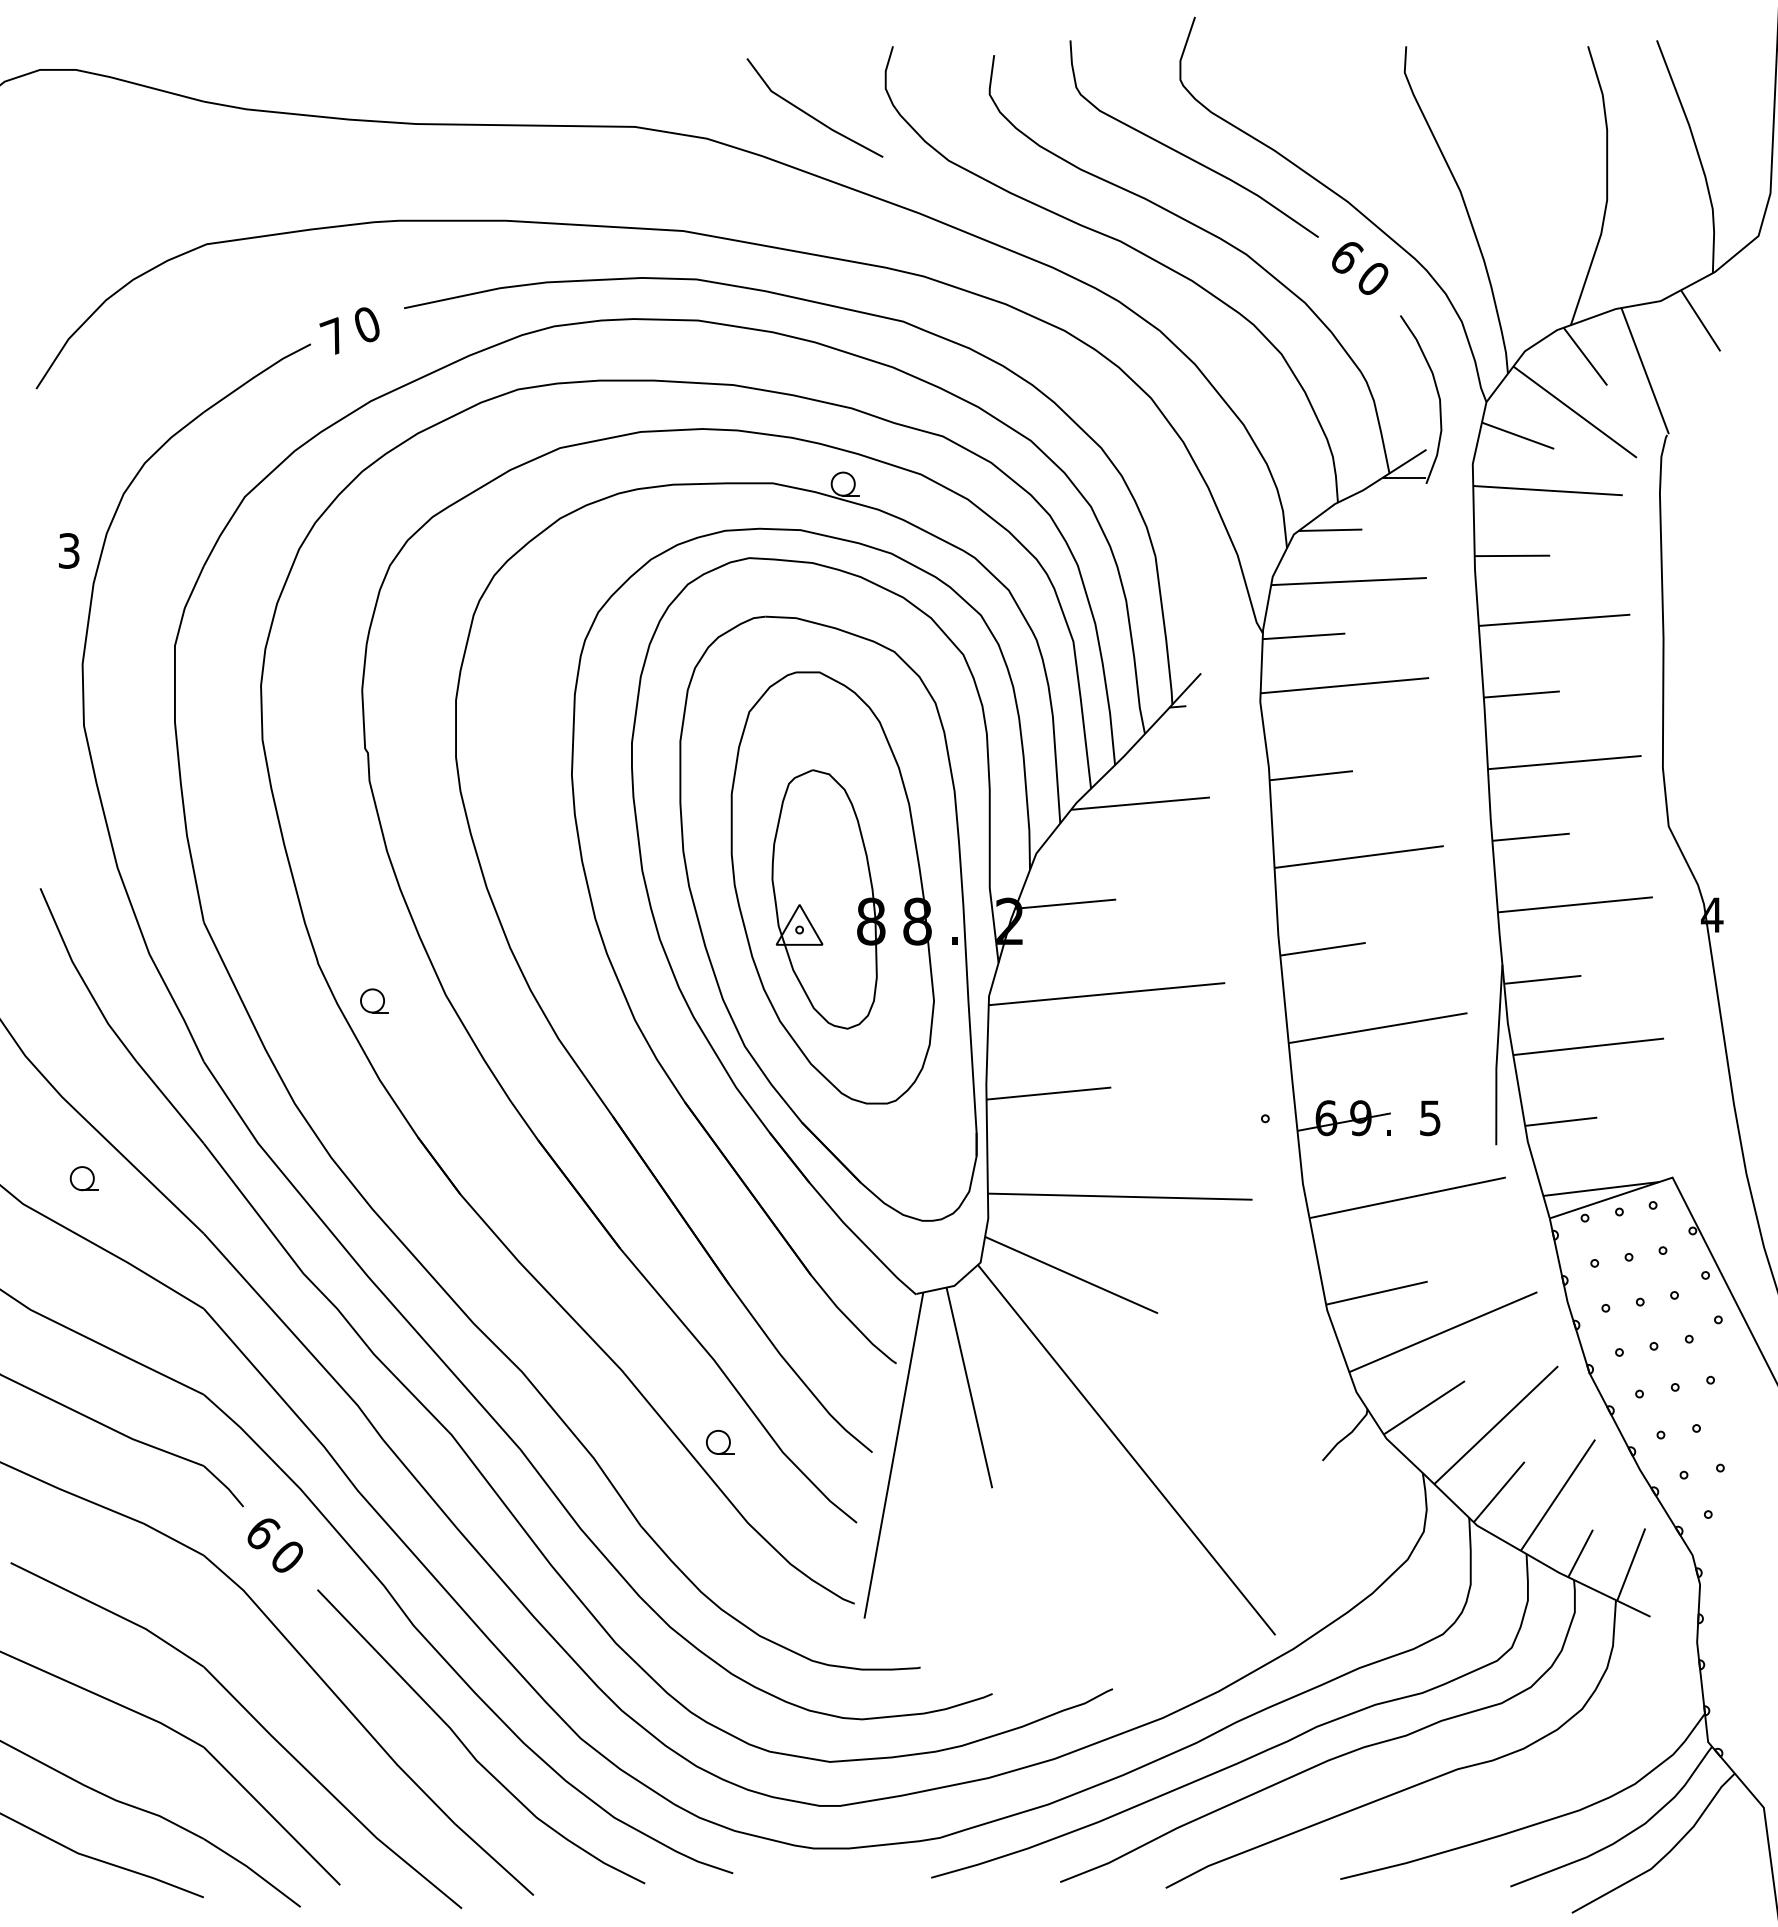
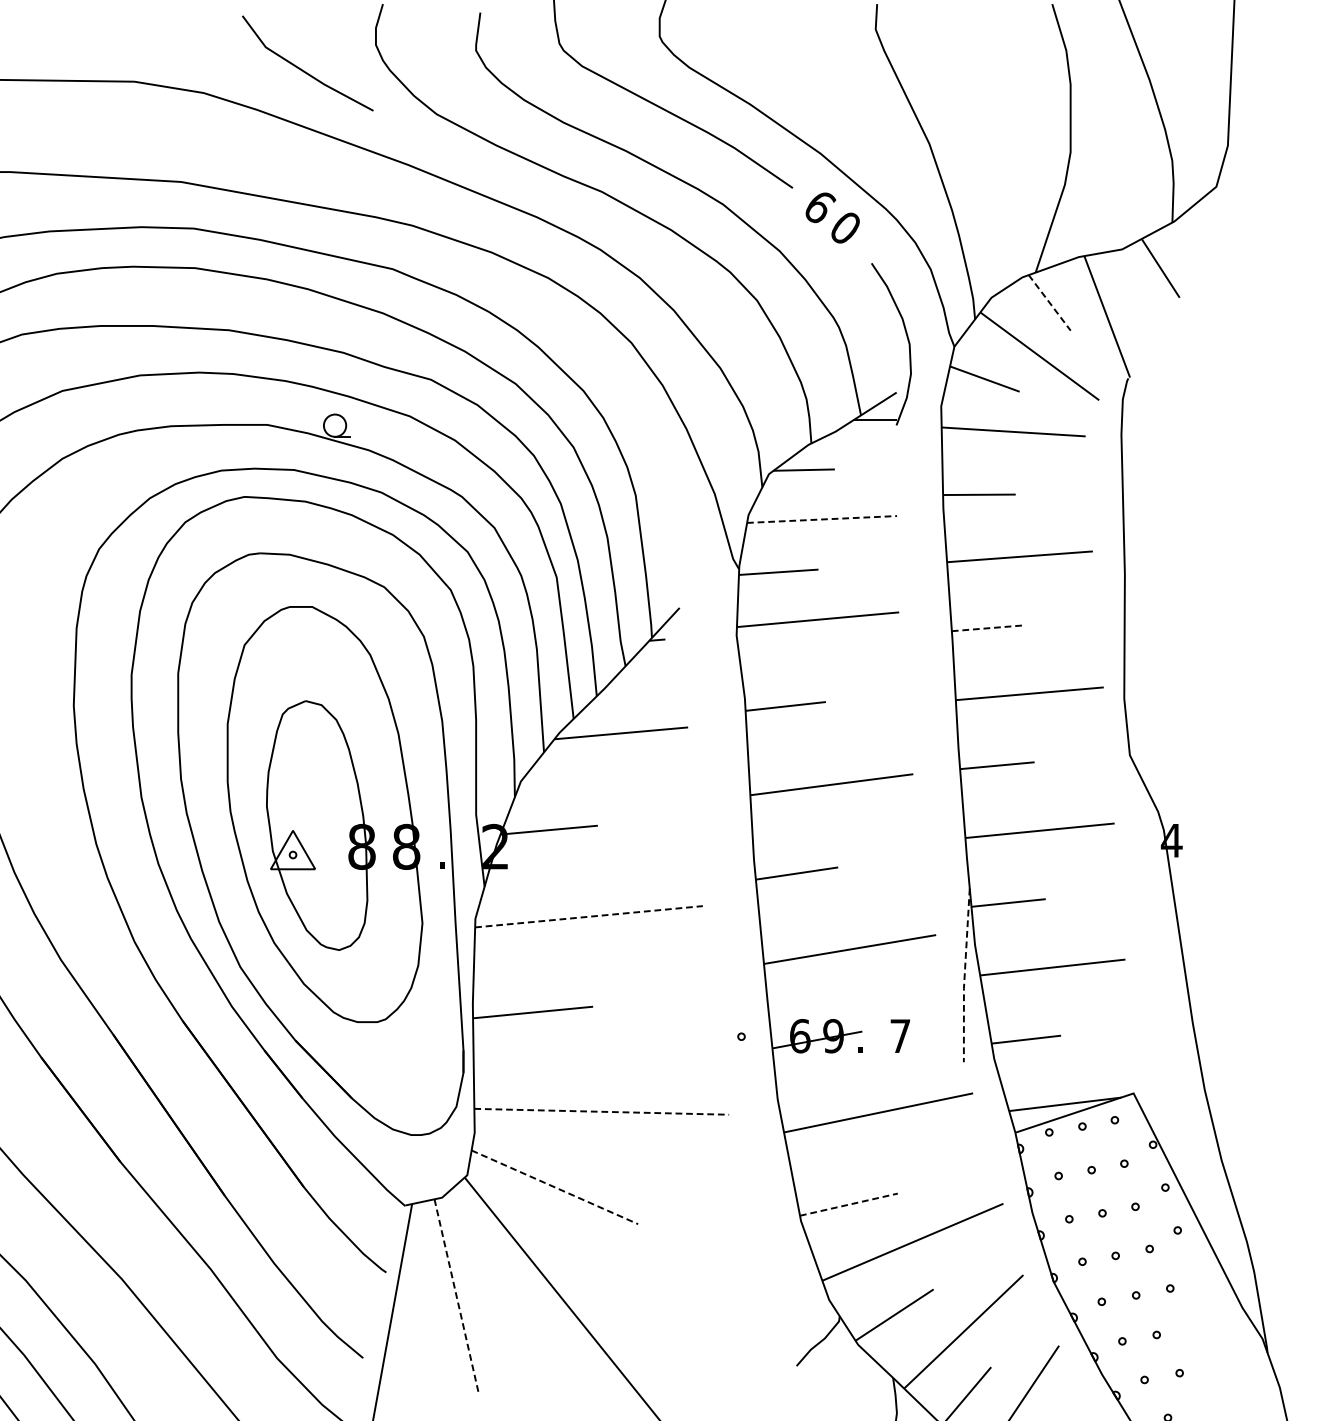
line: (1585, 357) -> (1049, 303), solid -> dashed
line: (1349, 581) -> (822, 519), solid -> dashed
line: (1522, 694) -> (989, 628), solid -> dashed
line: (1106, 994) -> (588, 917), solid -> dashed
line: (1497, 1055) -> (965, 975), solid -> dashed
text: (1430, 1118) -> (900, 1036), 5 -> 7
line: (1120, 1196) -> (602, 1111), solid -> dashed
line: (1071, 1275) -> (554, 1187), solid -> dashed
line: (1377, 1293) -> (849, 1205), solid -> dashed
line: (969, 1387) -> (456, 1295), solid -> dashed
part: (720, 1442) -> (216, 1348), removed

